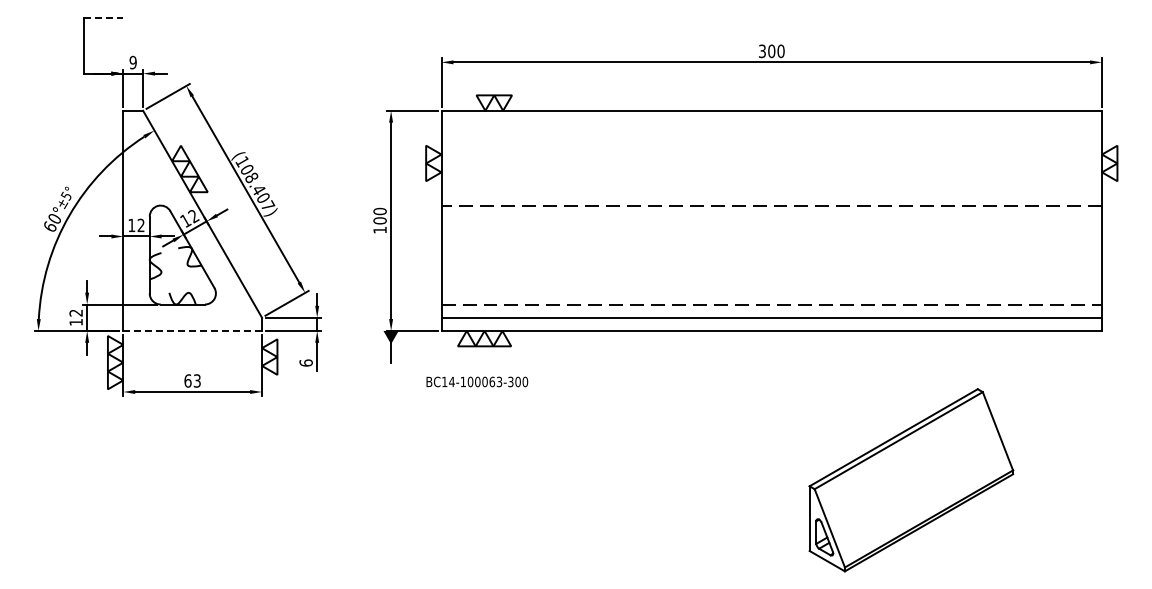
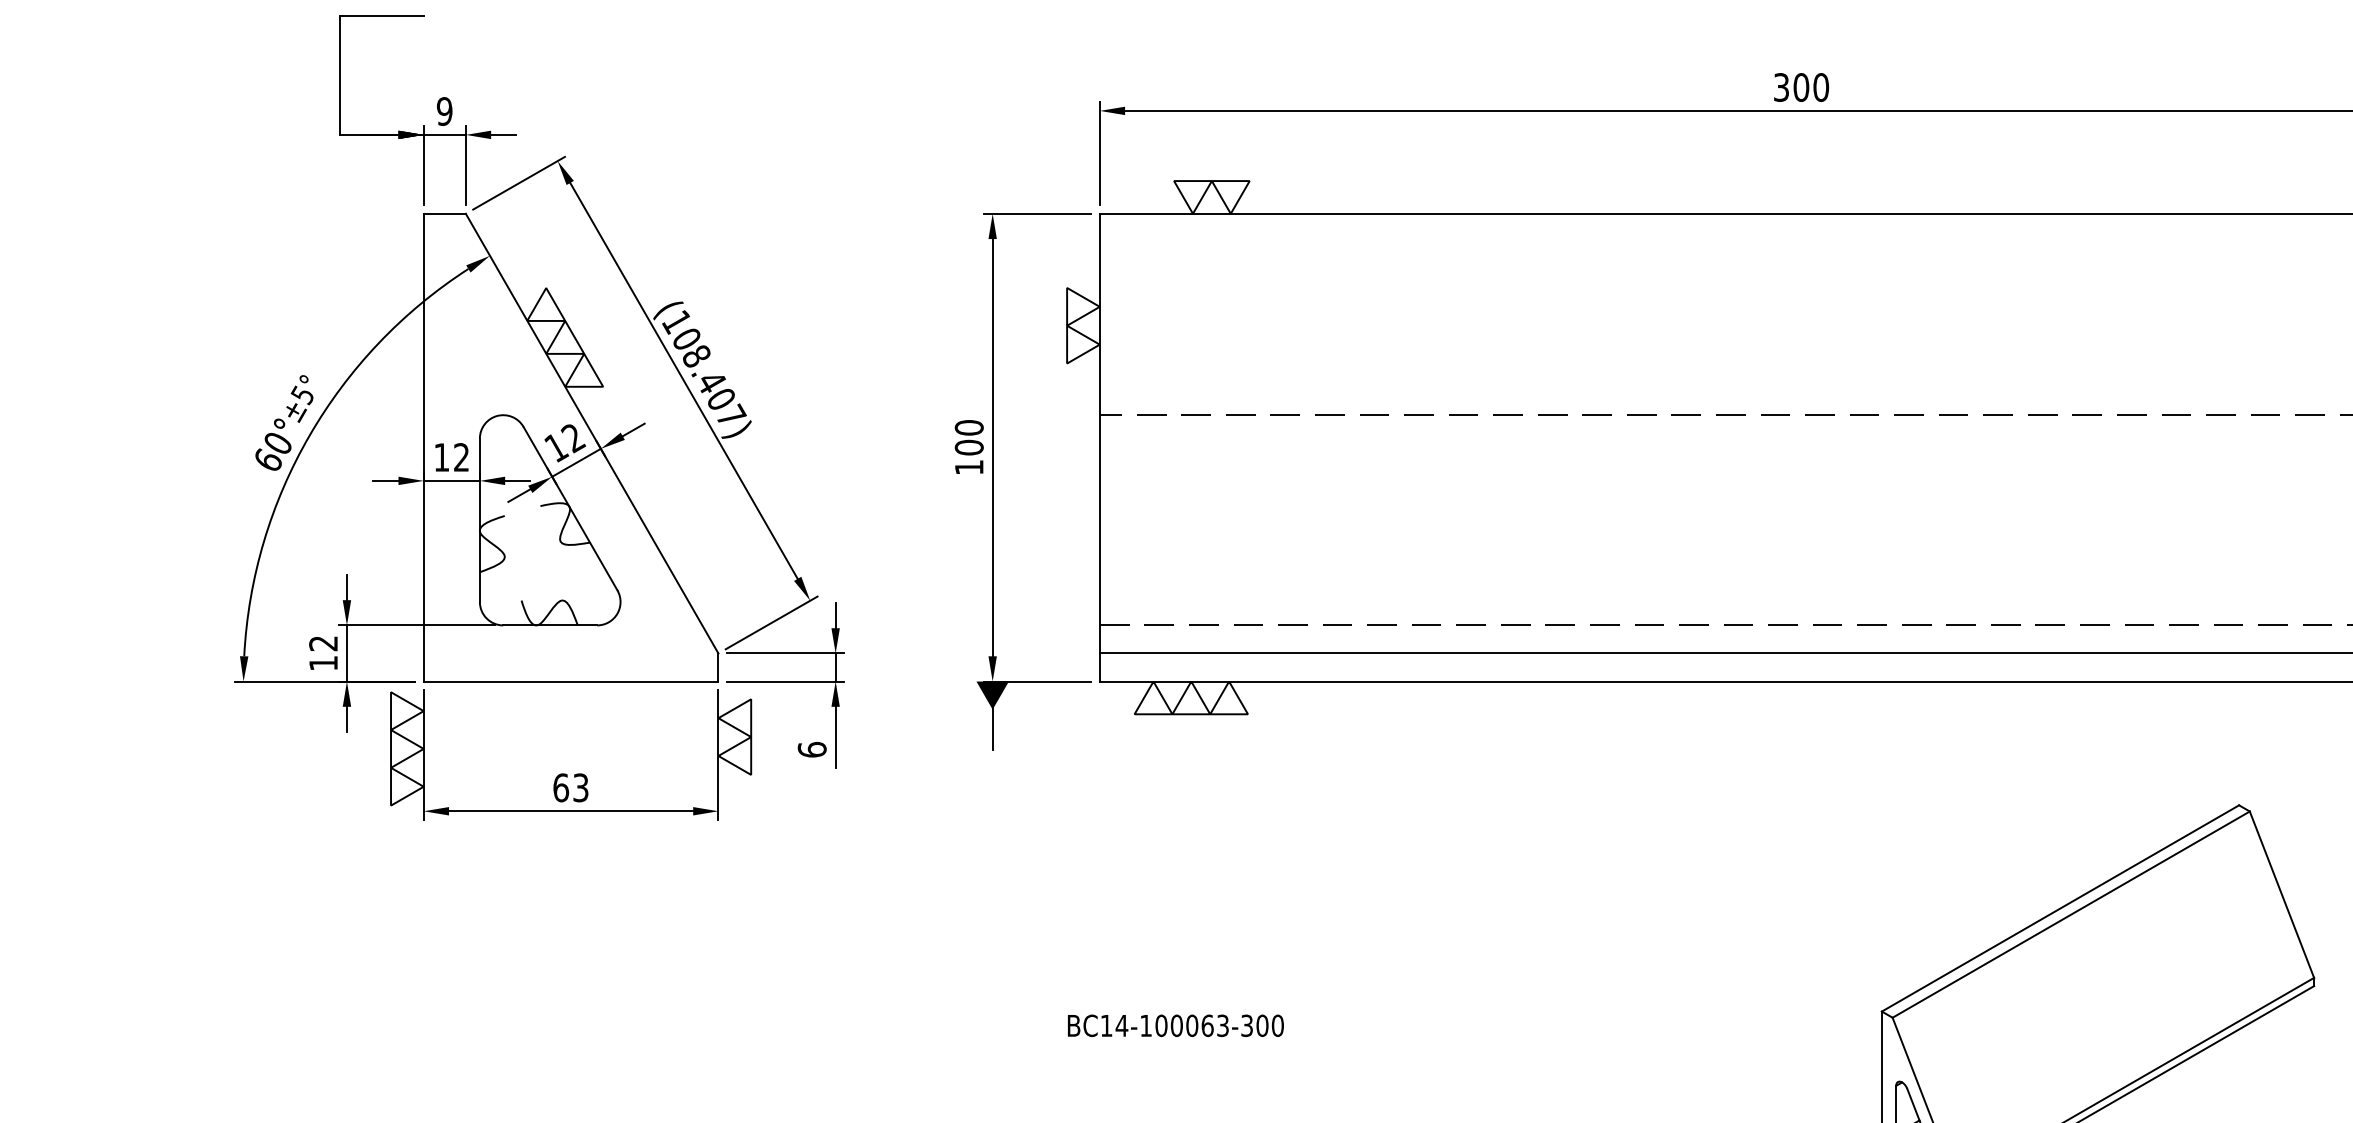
line: (103, 17) -> (381, 15), dashed -> solid
line: (193, 330) -> (572, 680), dashed -> solid
text: (477, 381) -> (1176, 1024), moved

